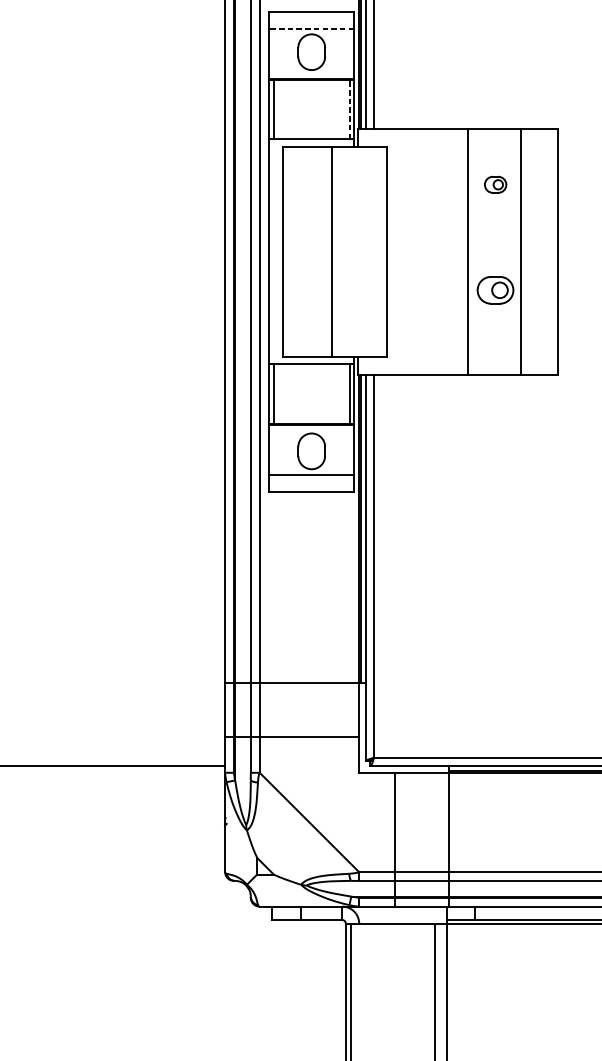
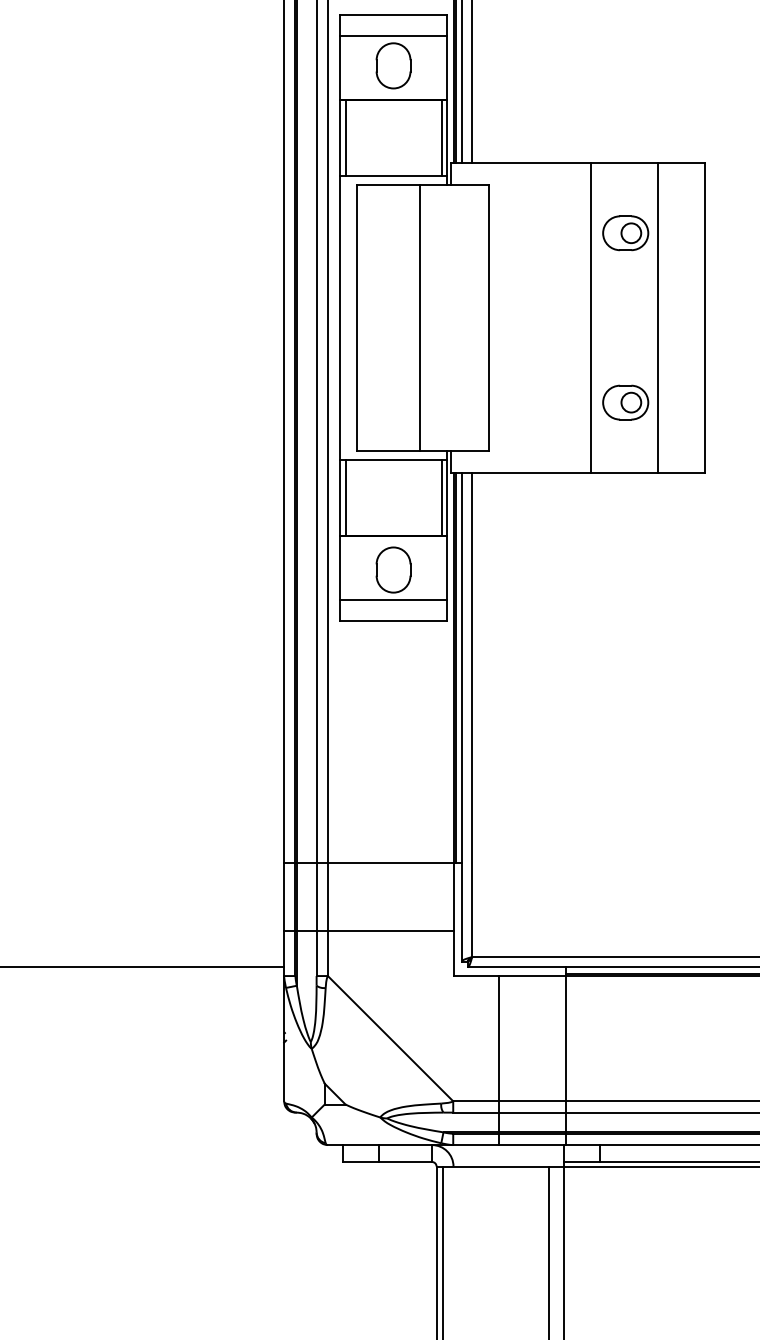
line: (311, 28) -> (393, 36), dashed -> solid
line: (349, 109) -> (441, 138), dashed -> solid
part: (495, 184) -> (625, 233), size x1.67
part: (495, 290) -> (625, 402), moved

